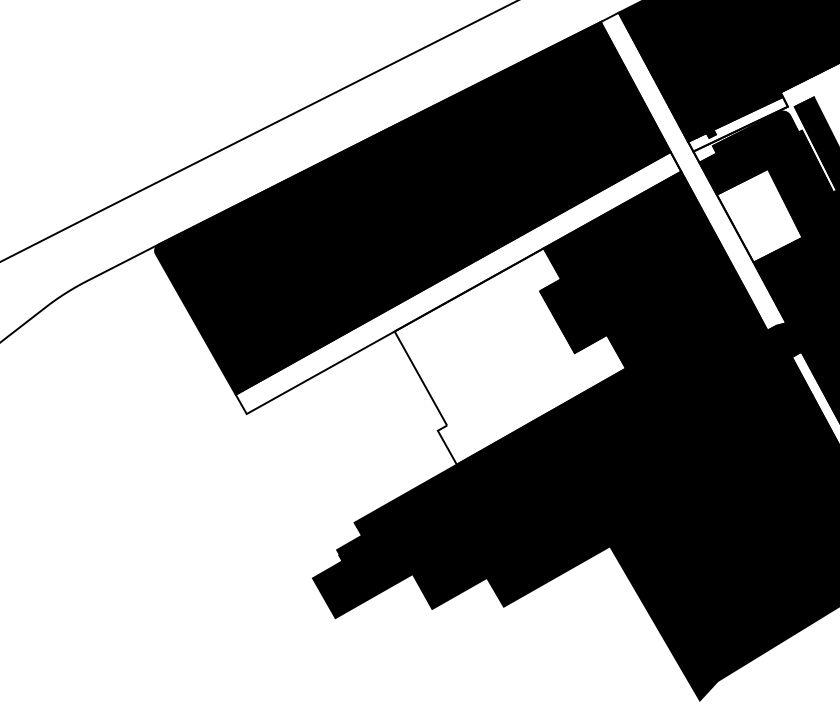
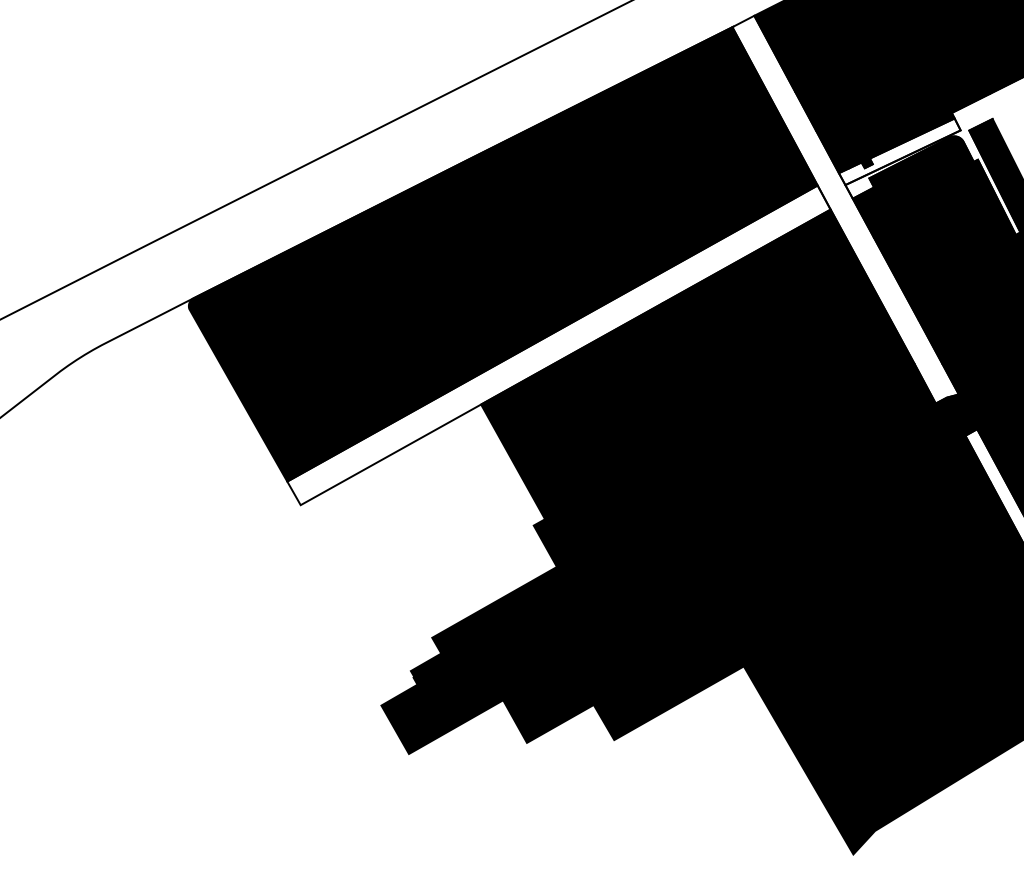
fill: (759, 215) -> (926, 263), added
fill: (510, 356) -> (622, 435), added

